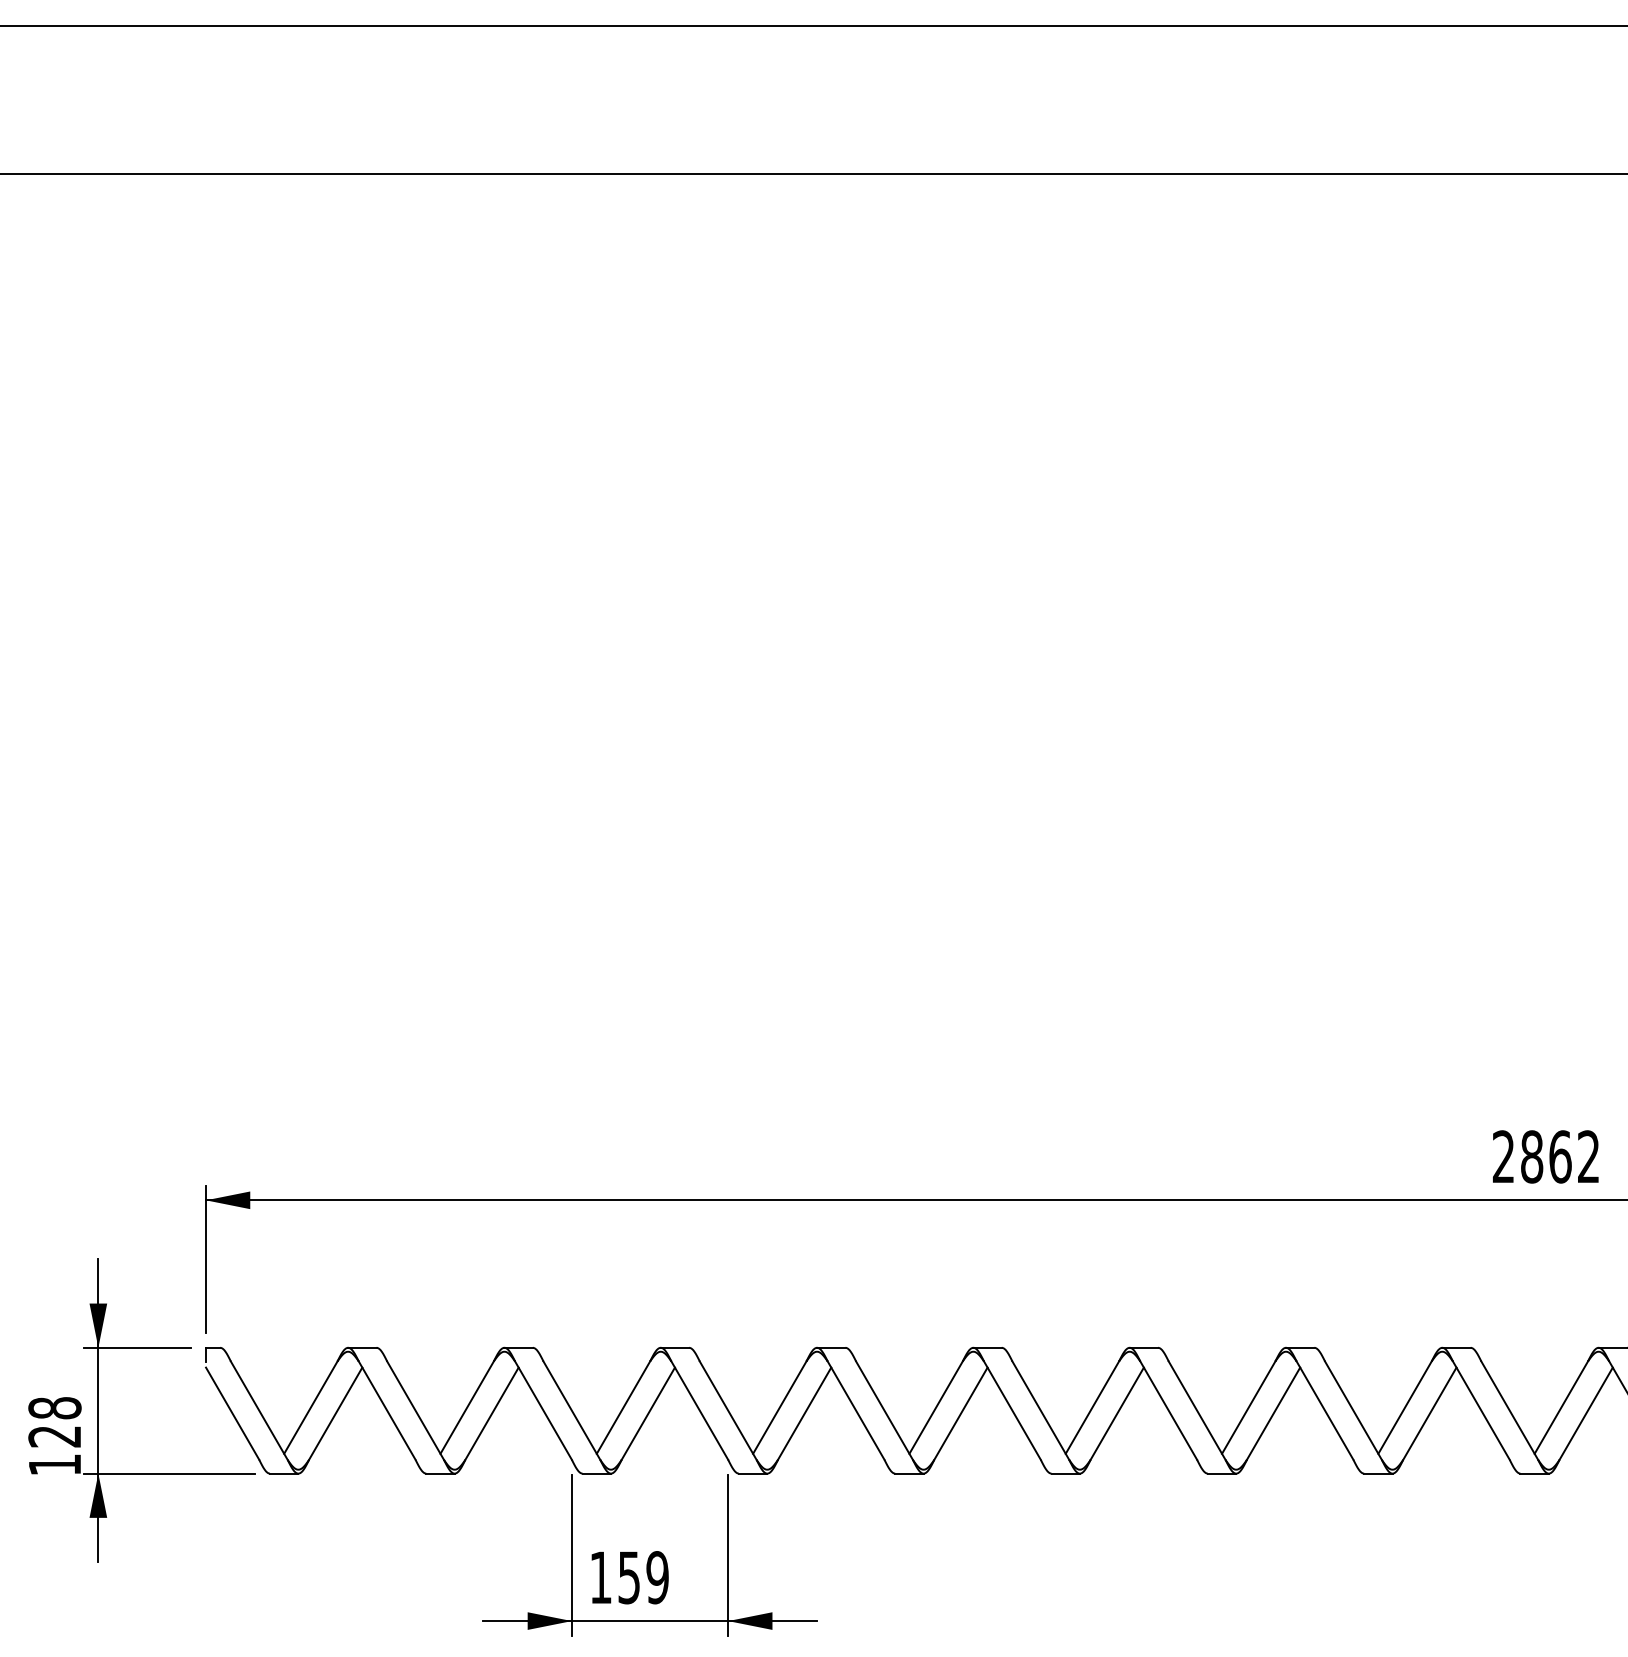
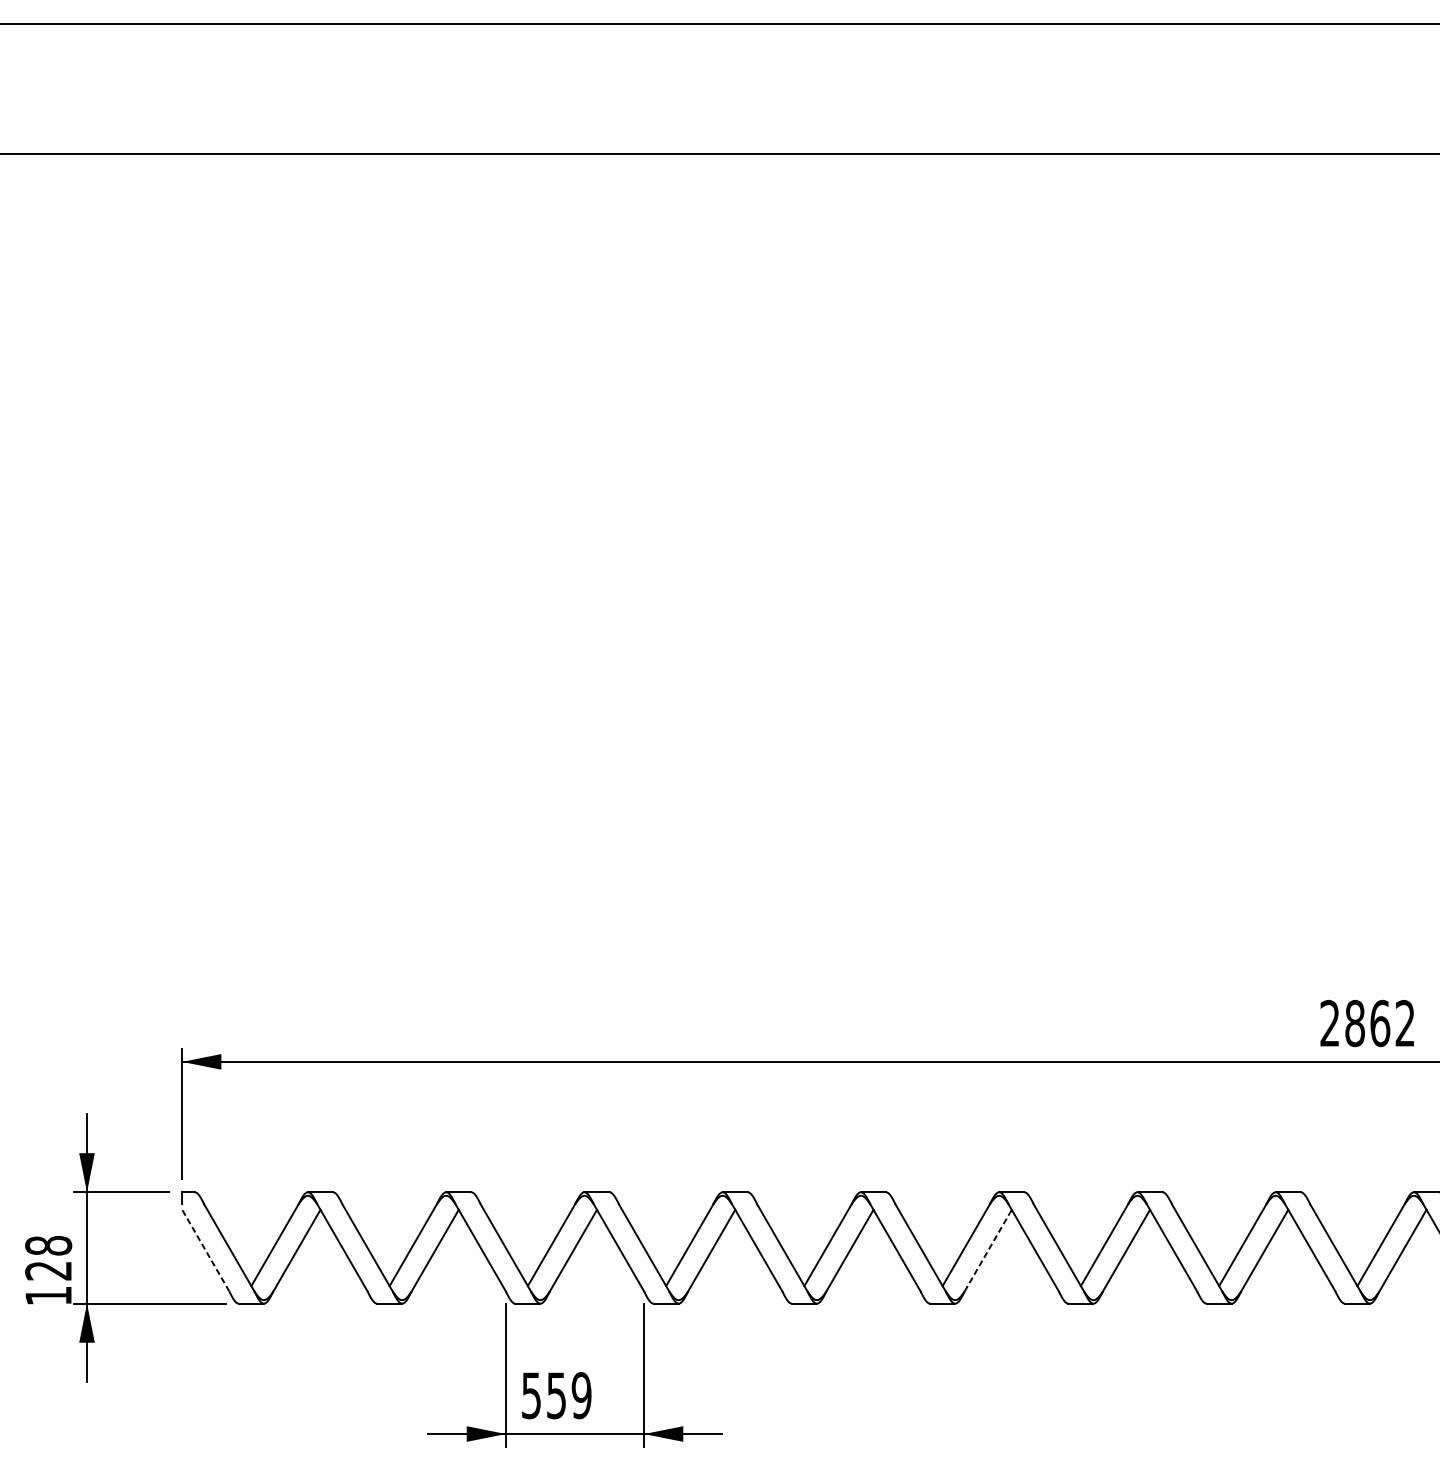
line: (232, 1413) -> (205, 1250), solid -> dashed
line: (1117, 1413) -> (988, 1250), solid -> dashed
text: (600, 1577) -> (531, 1395), 159 -> 559

